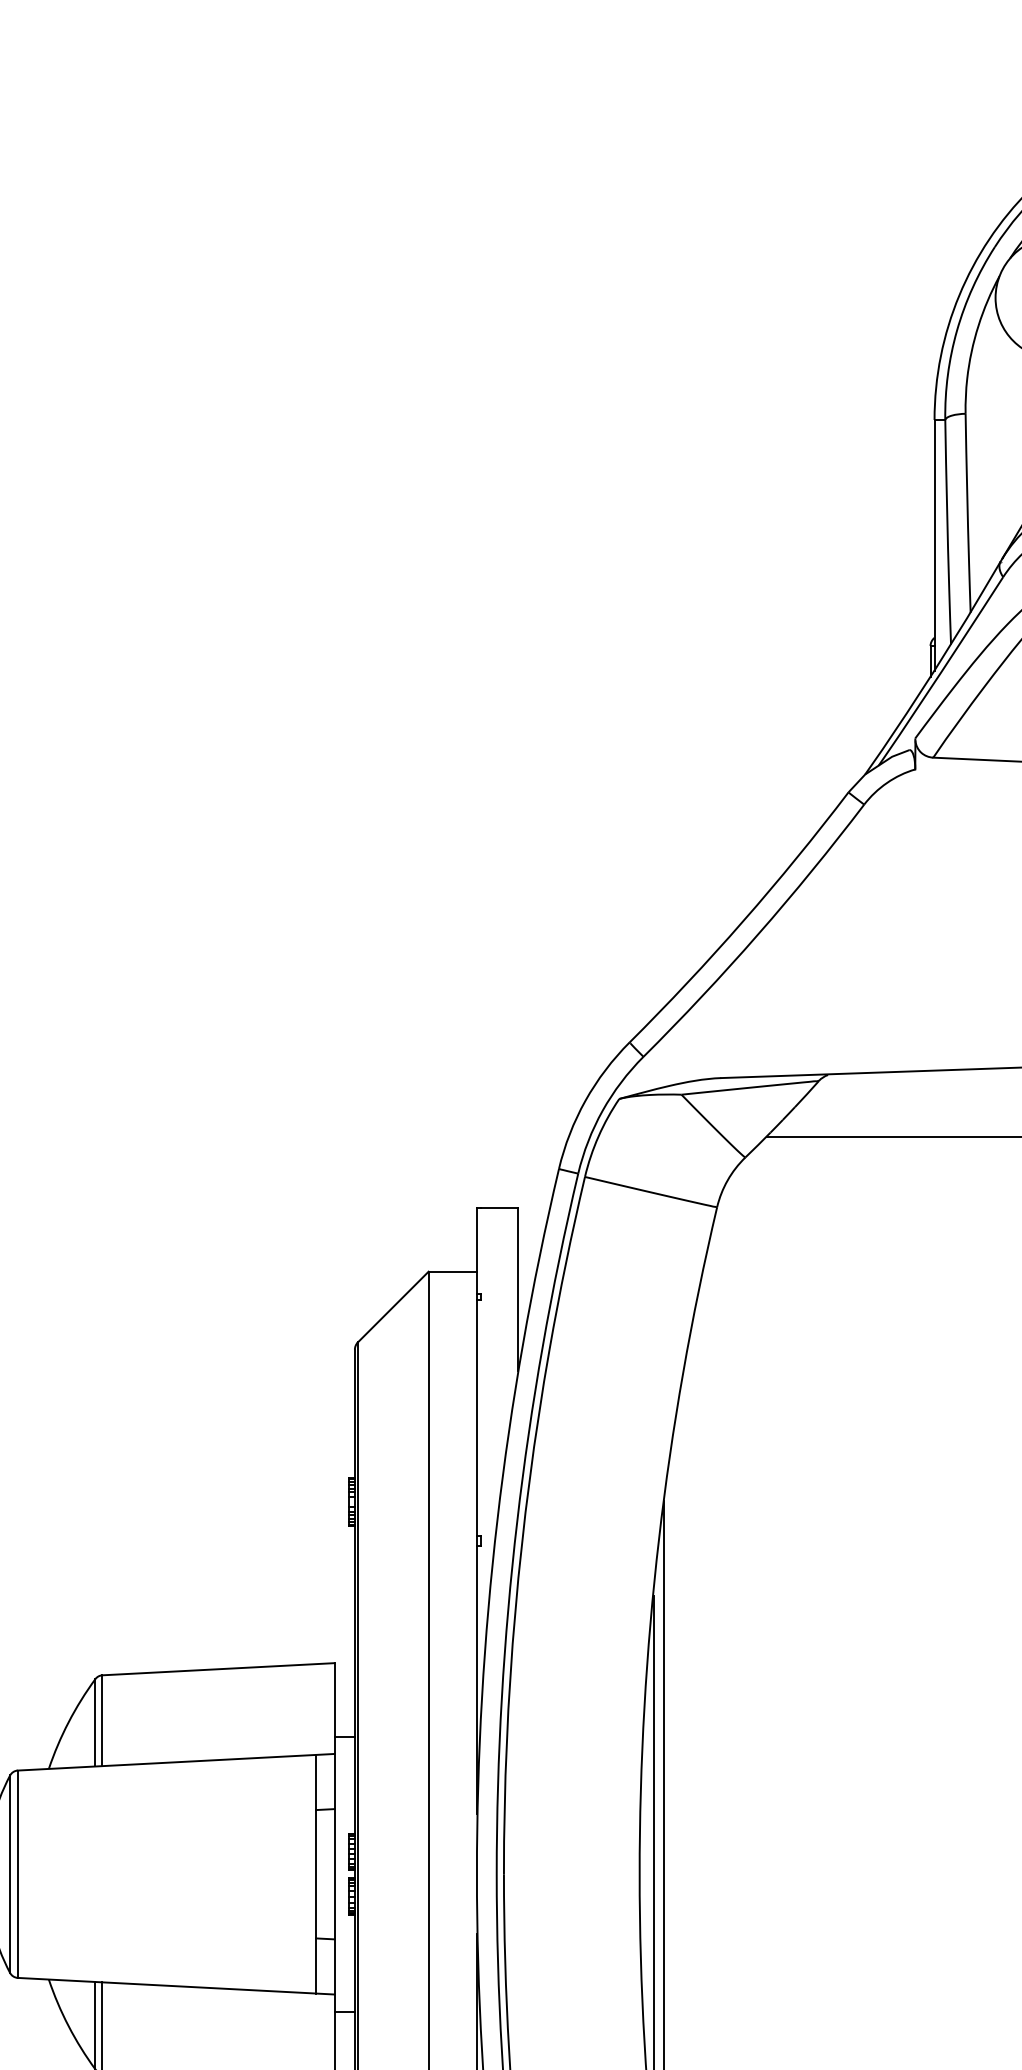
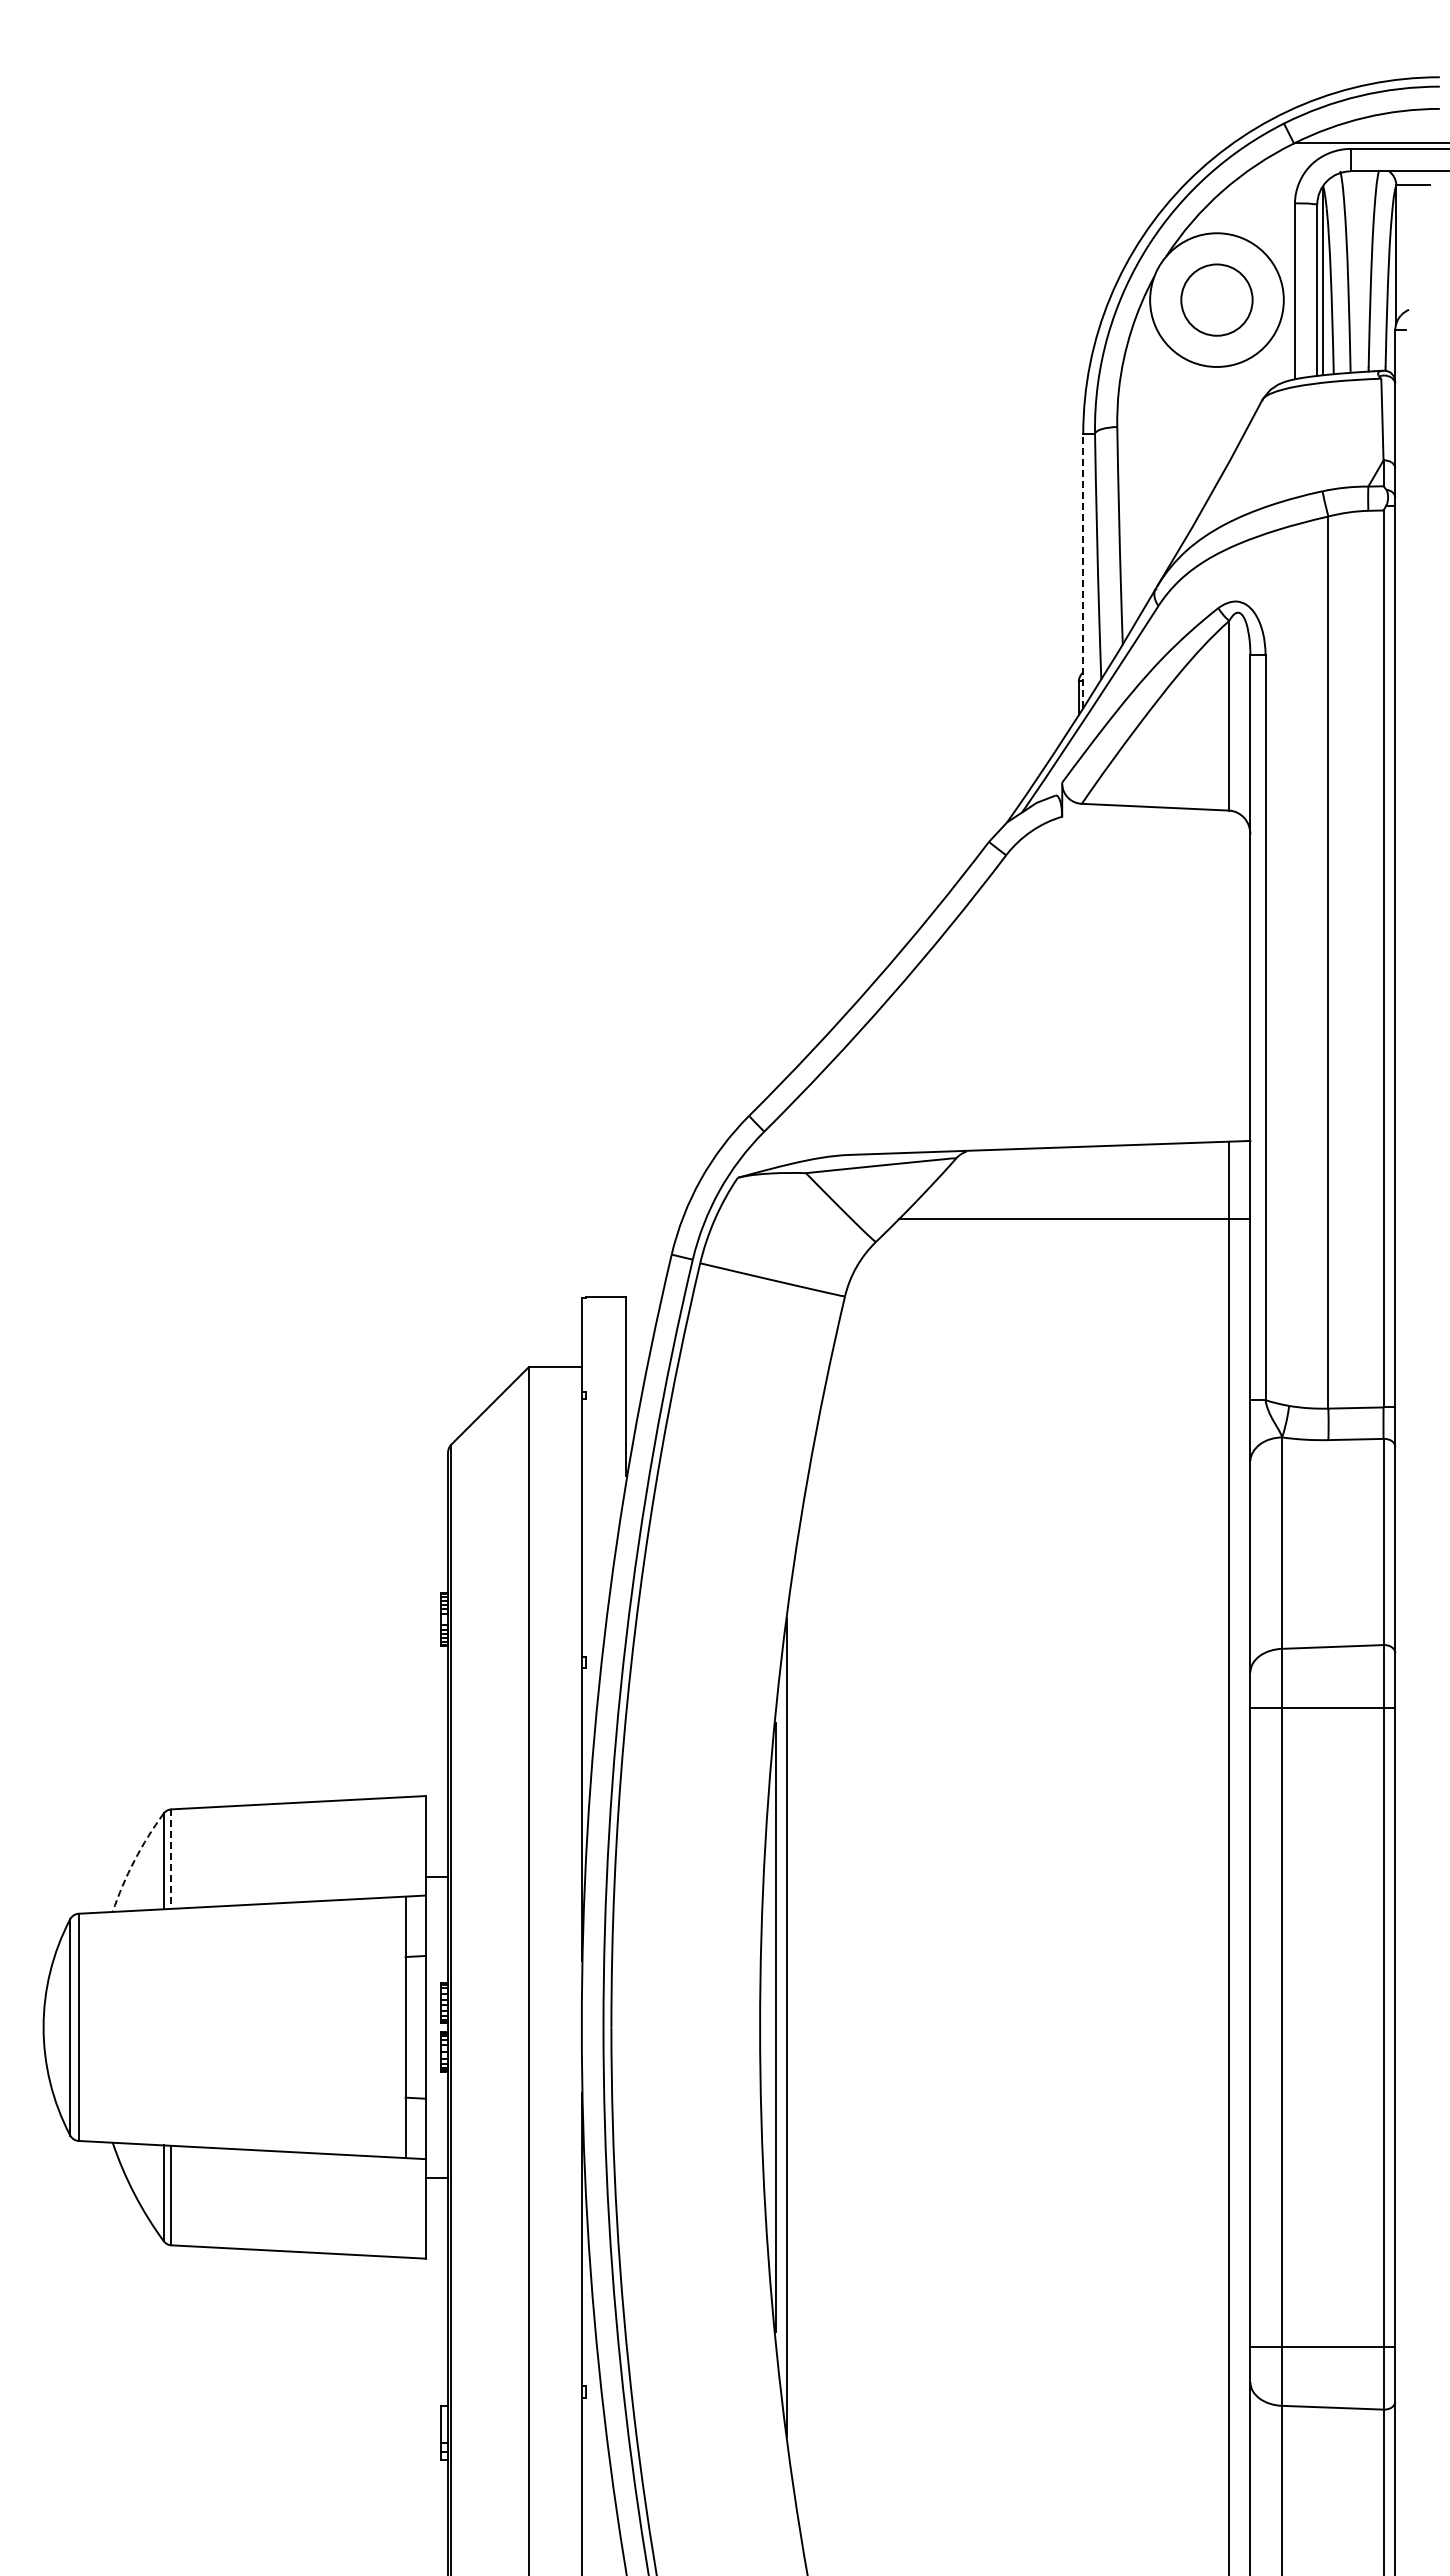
line: (934, 544) -> (1083, 570), solid -> dashed
arc: (68, 1721) -> (134, 1860), solid -> dashed
line: (102, 1721) -> (171, 1859), solid -> dashed

